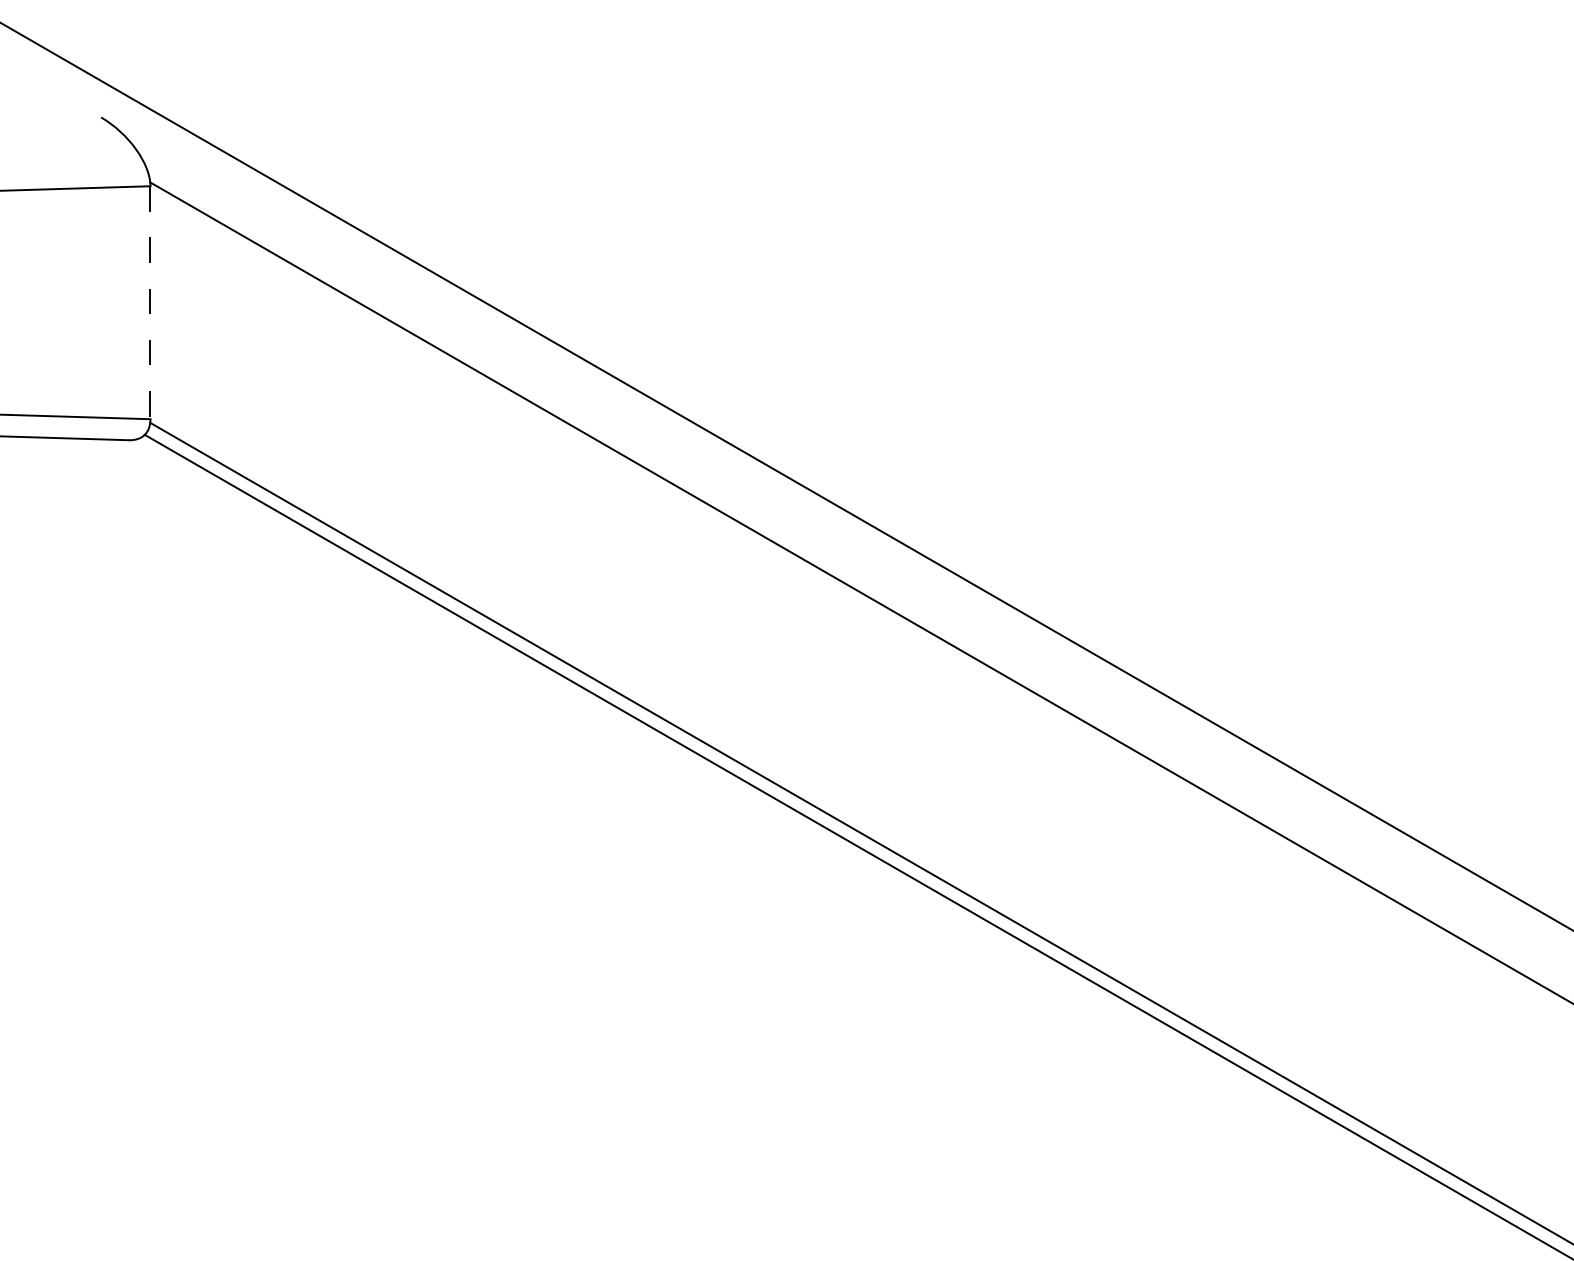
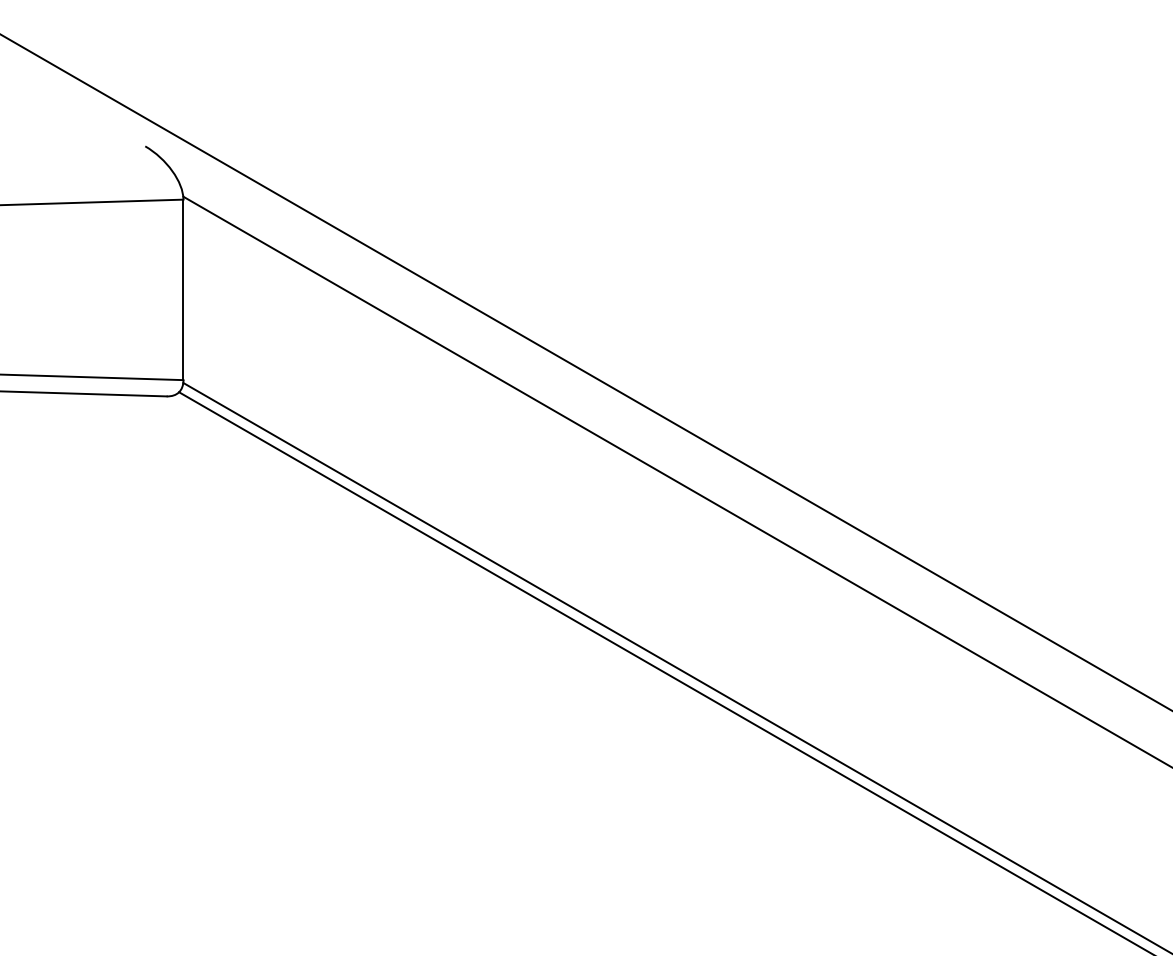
line: (150, 303) -> (183, 290), dashed -> solid

